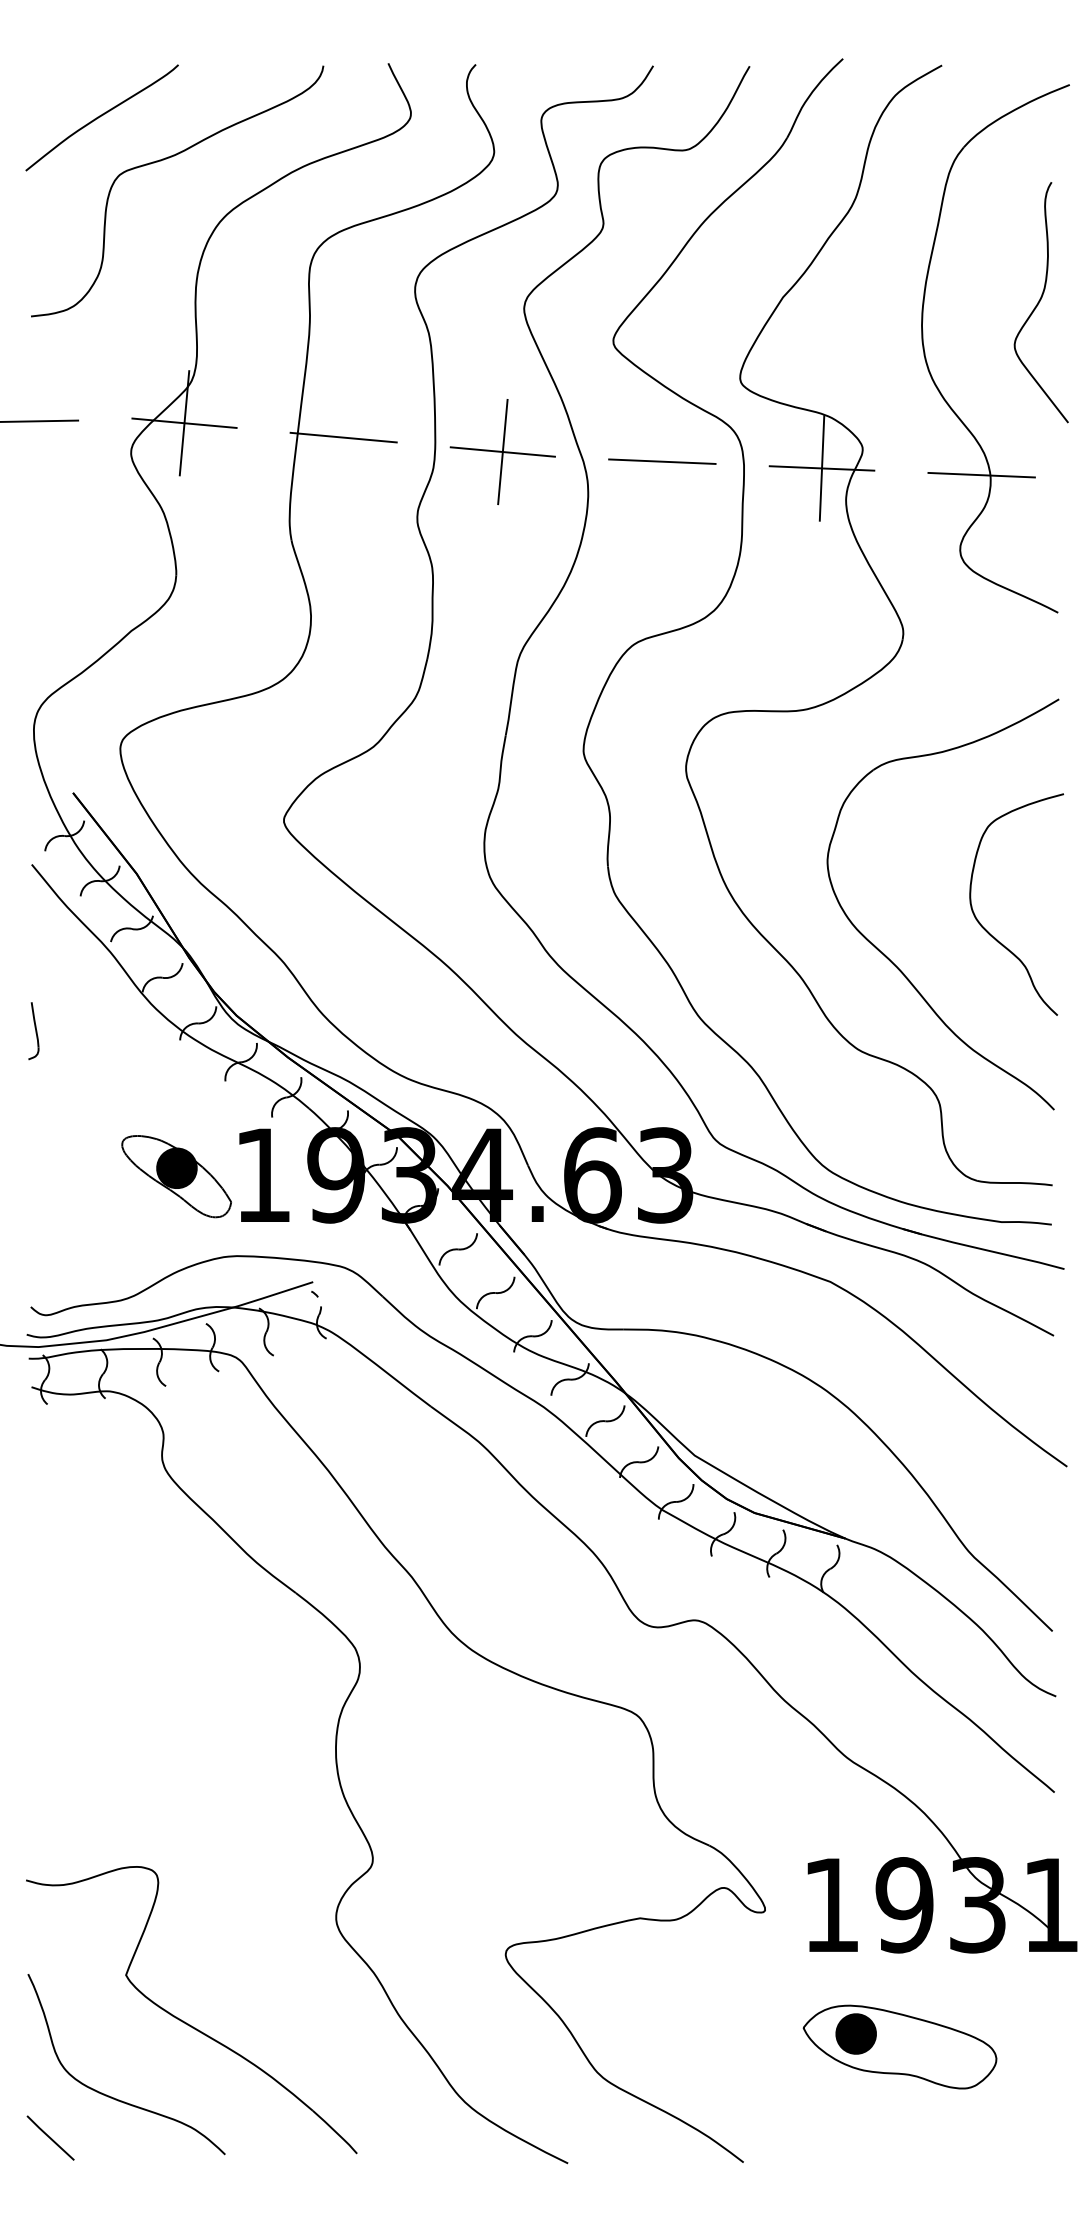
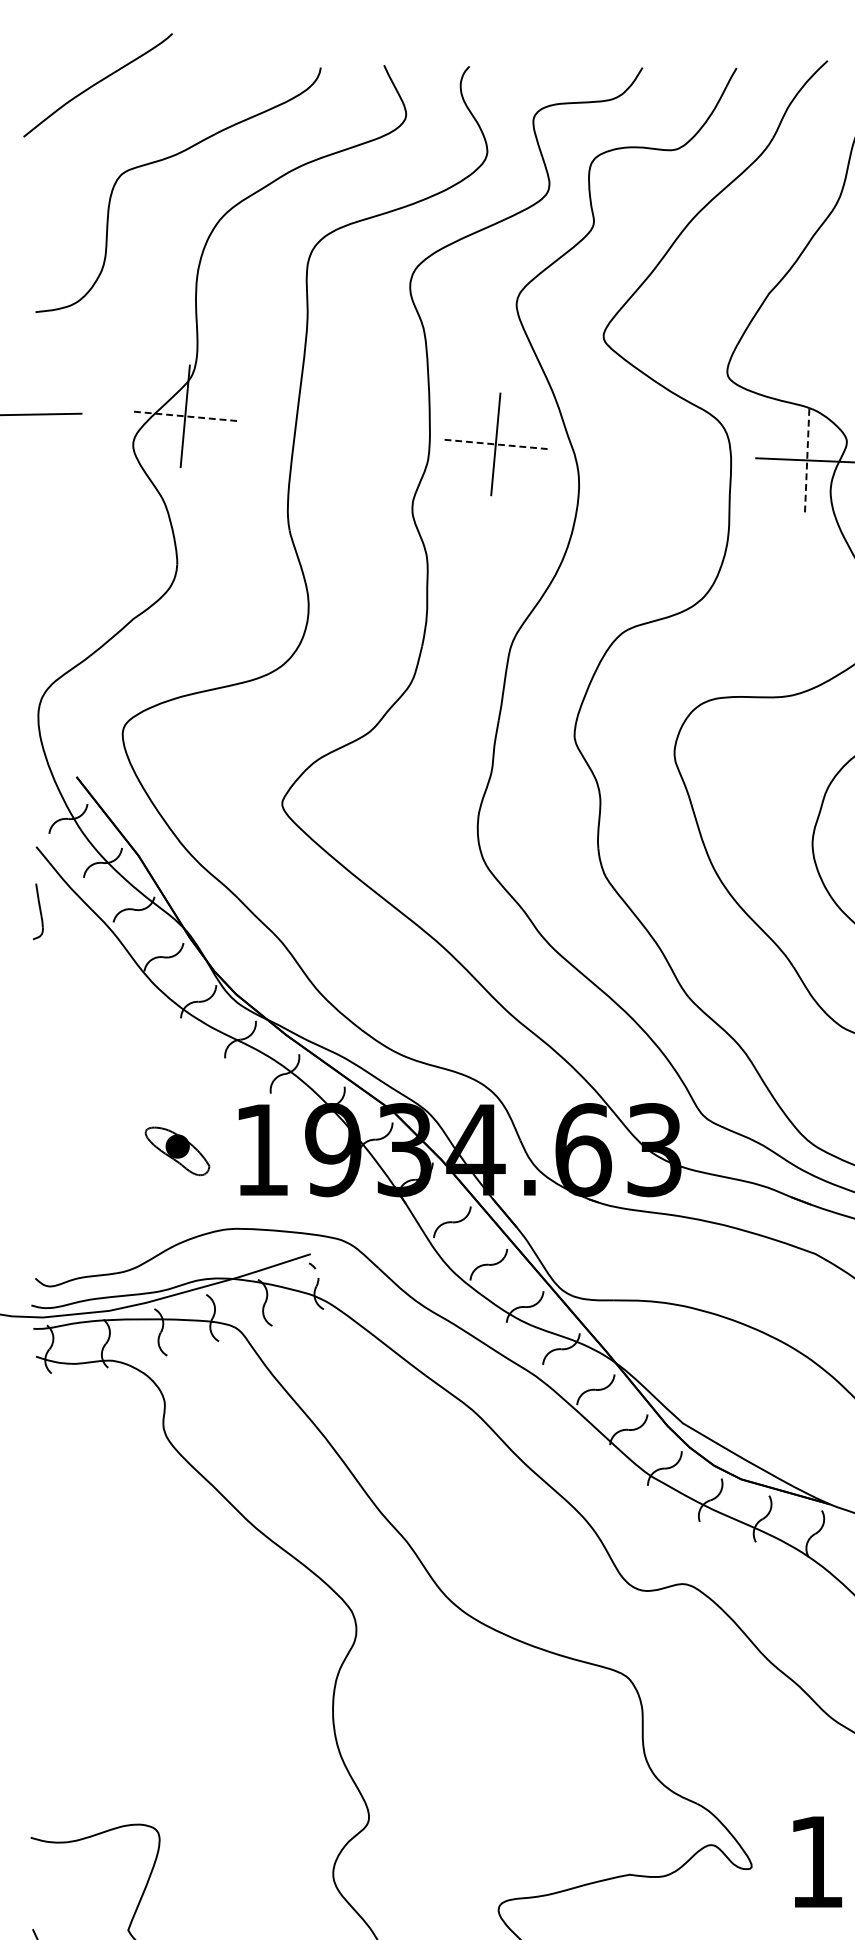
curve: (101, 116) -> (97, 83), moved
line: (184, 423) -> (185, 416), solid -> dashed
line: (343, 437) -> (340, 430), removed
line: (502, 452) -> (495, 444), solid -> dashed
line: (662, 461) -> (651, 453), removed
line: (822, 468) -> (807, 460), solid -> dashed
part: (33, 1031) -> (37, 912), moved
part: (176, 1176) -> (177, 1151), size x0.6

